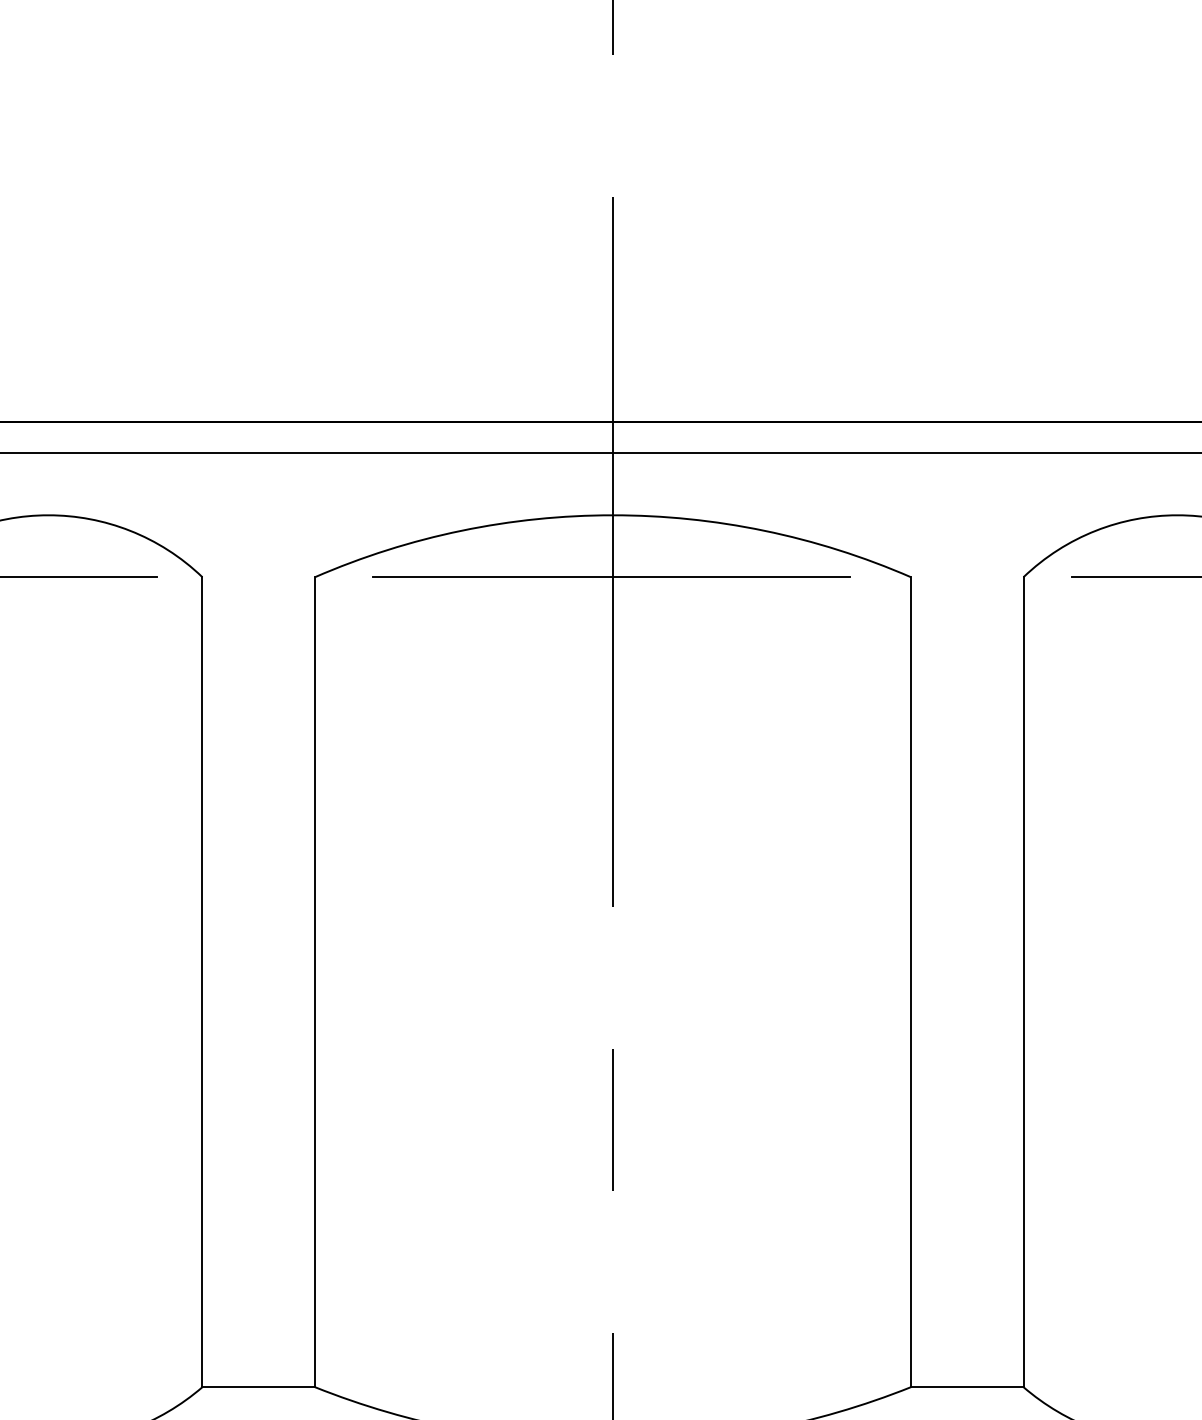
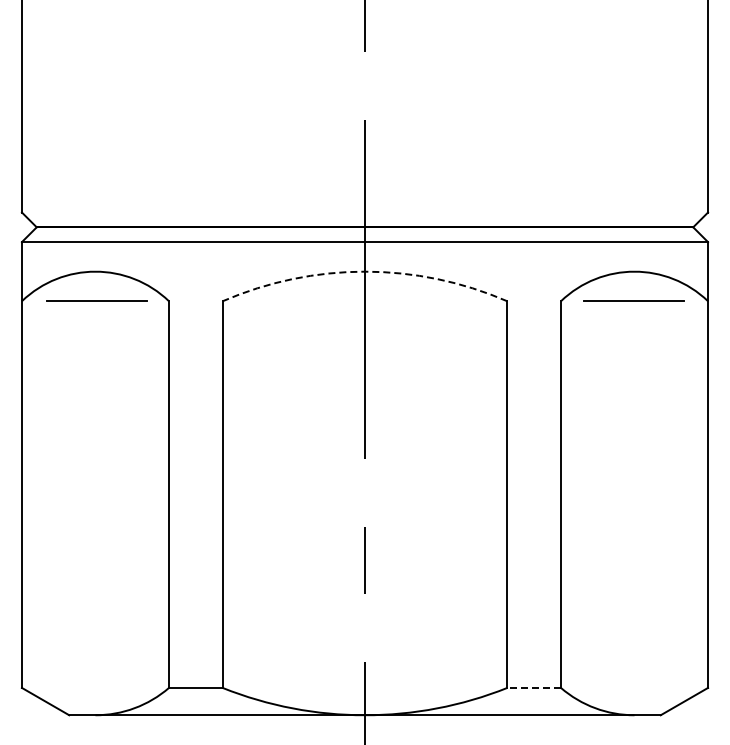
arc: (611, 514) -> (364, 271), solid -> dashed
line: (611, 577) -> (364, 301), removed
line: (968, 1386) -> (534, 687), solid -> dashed

